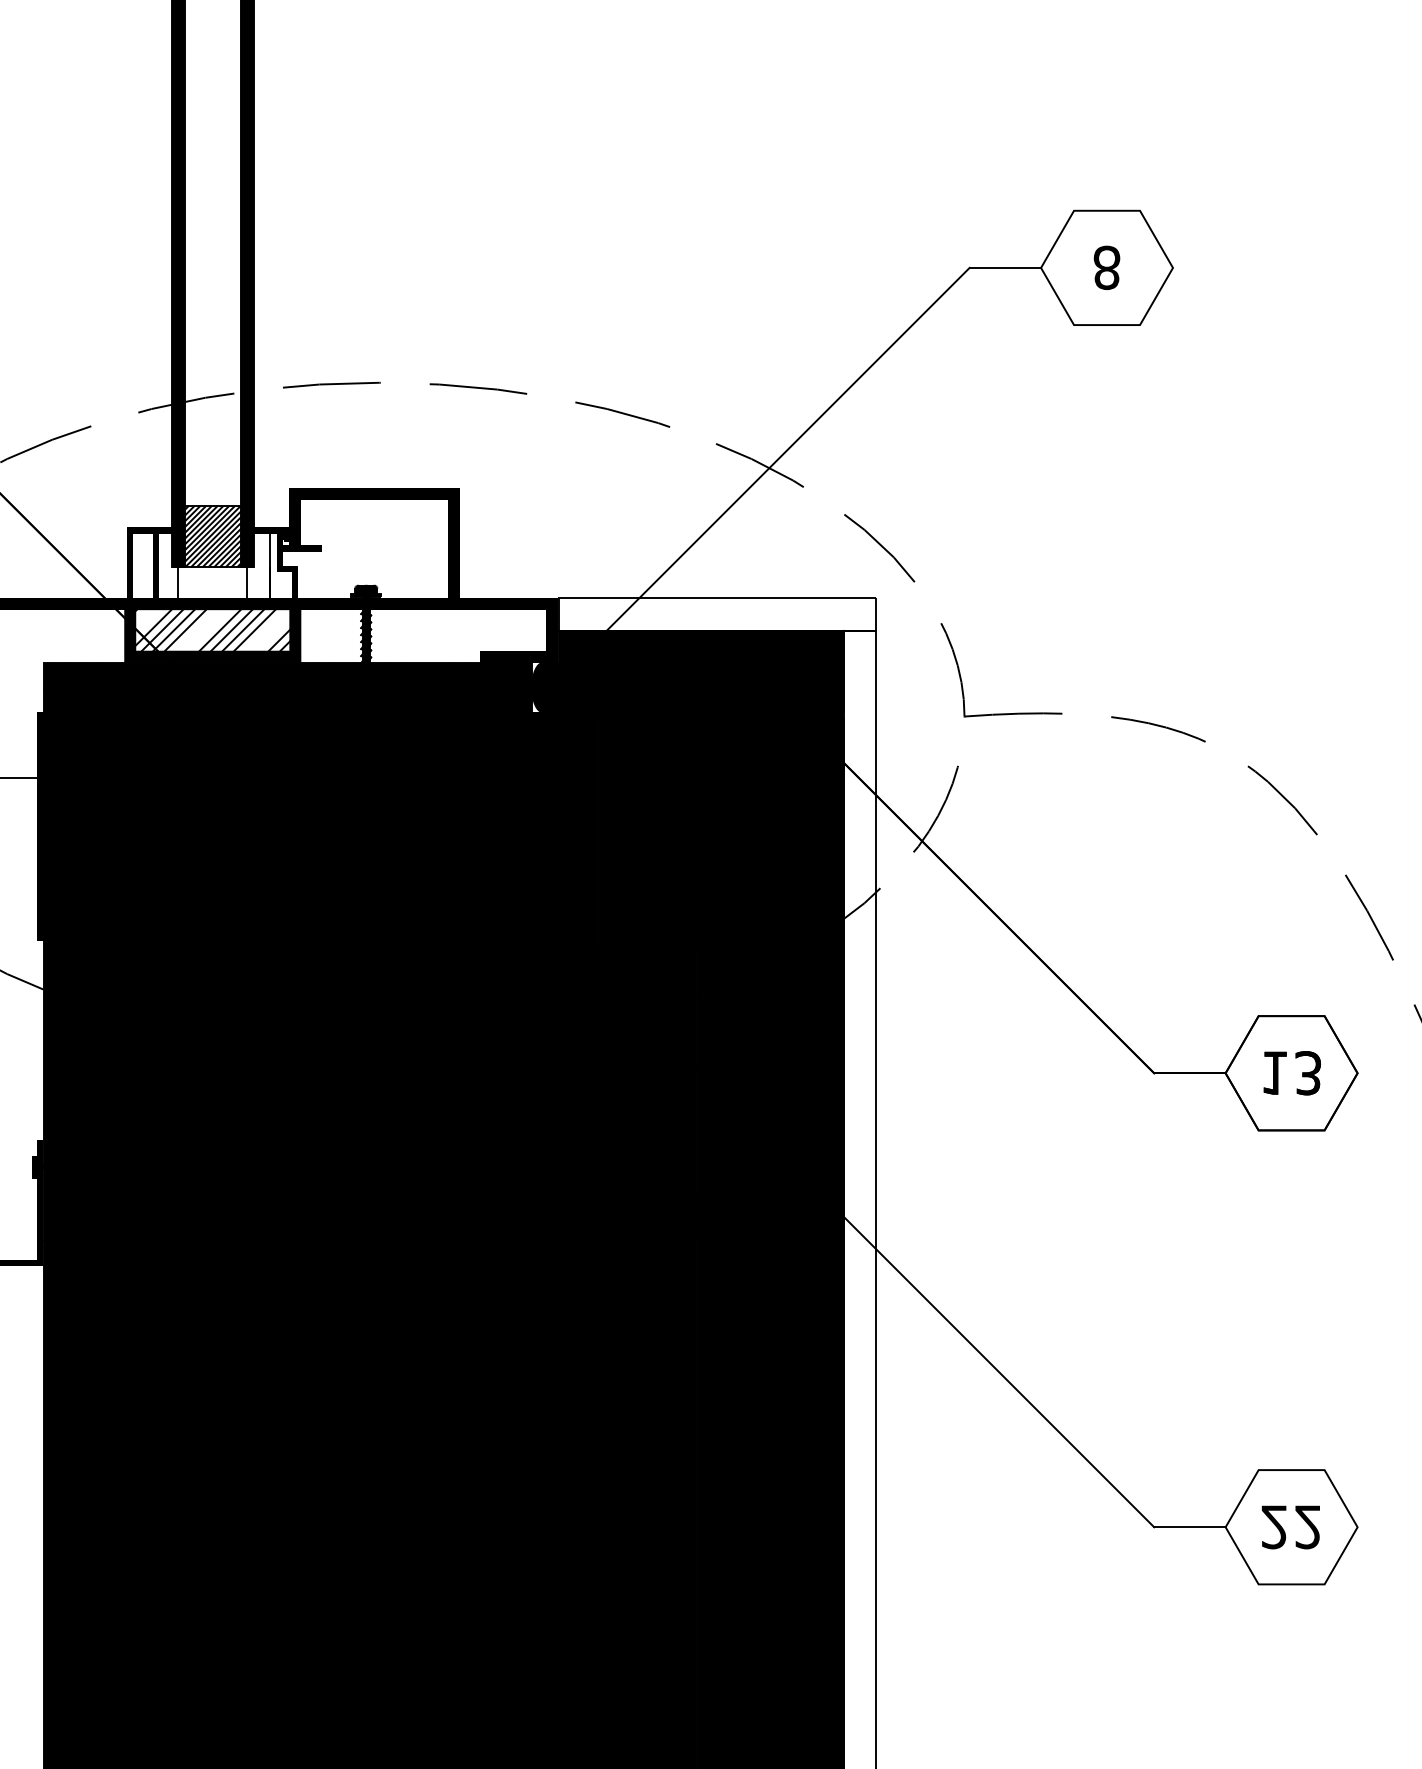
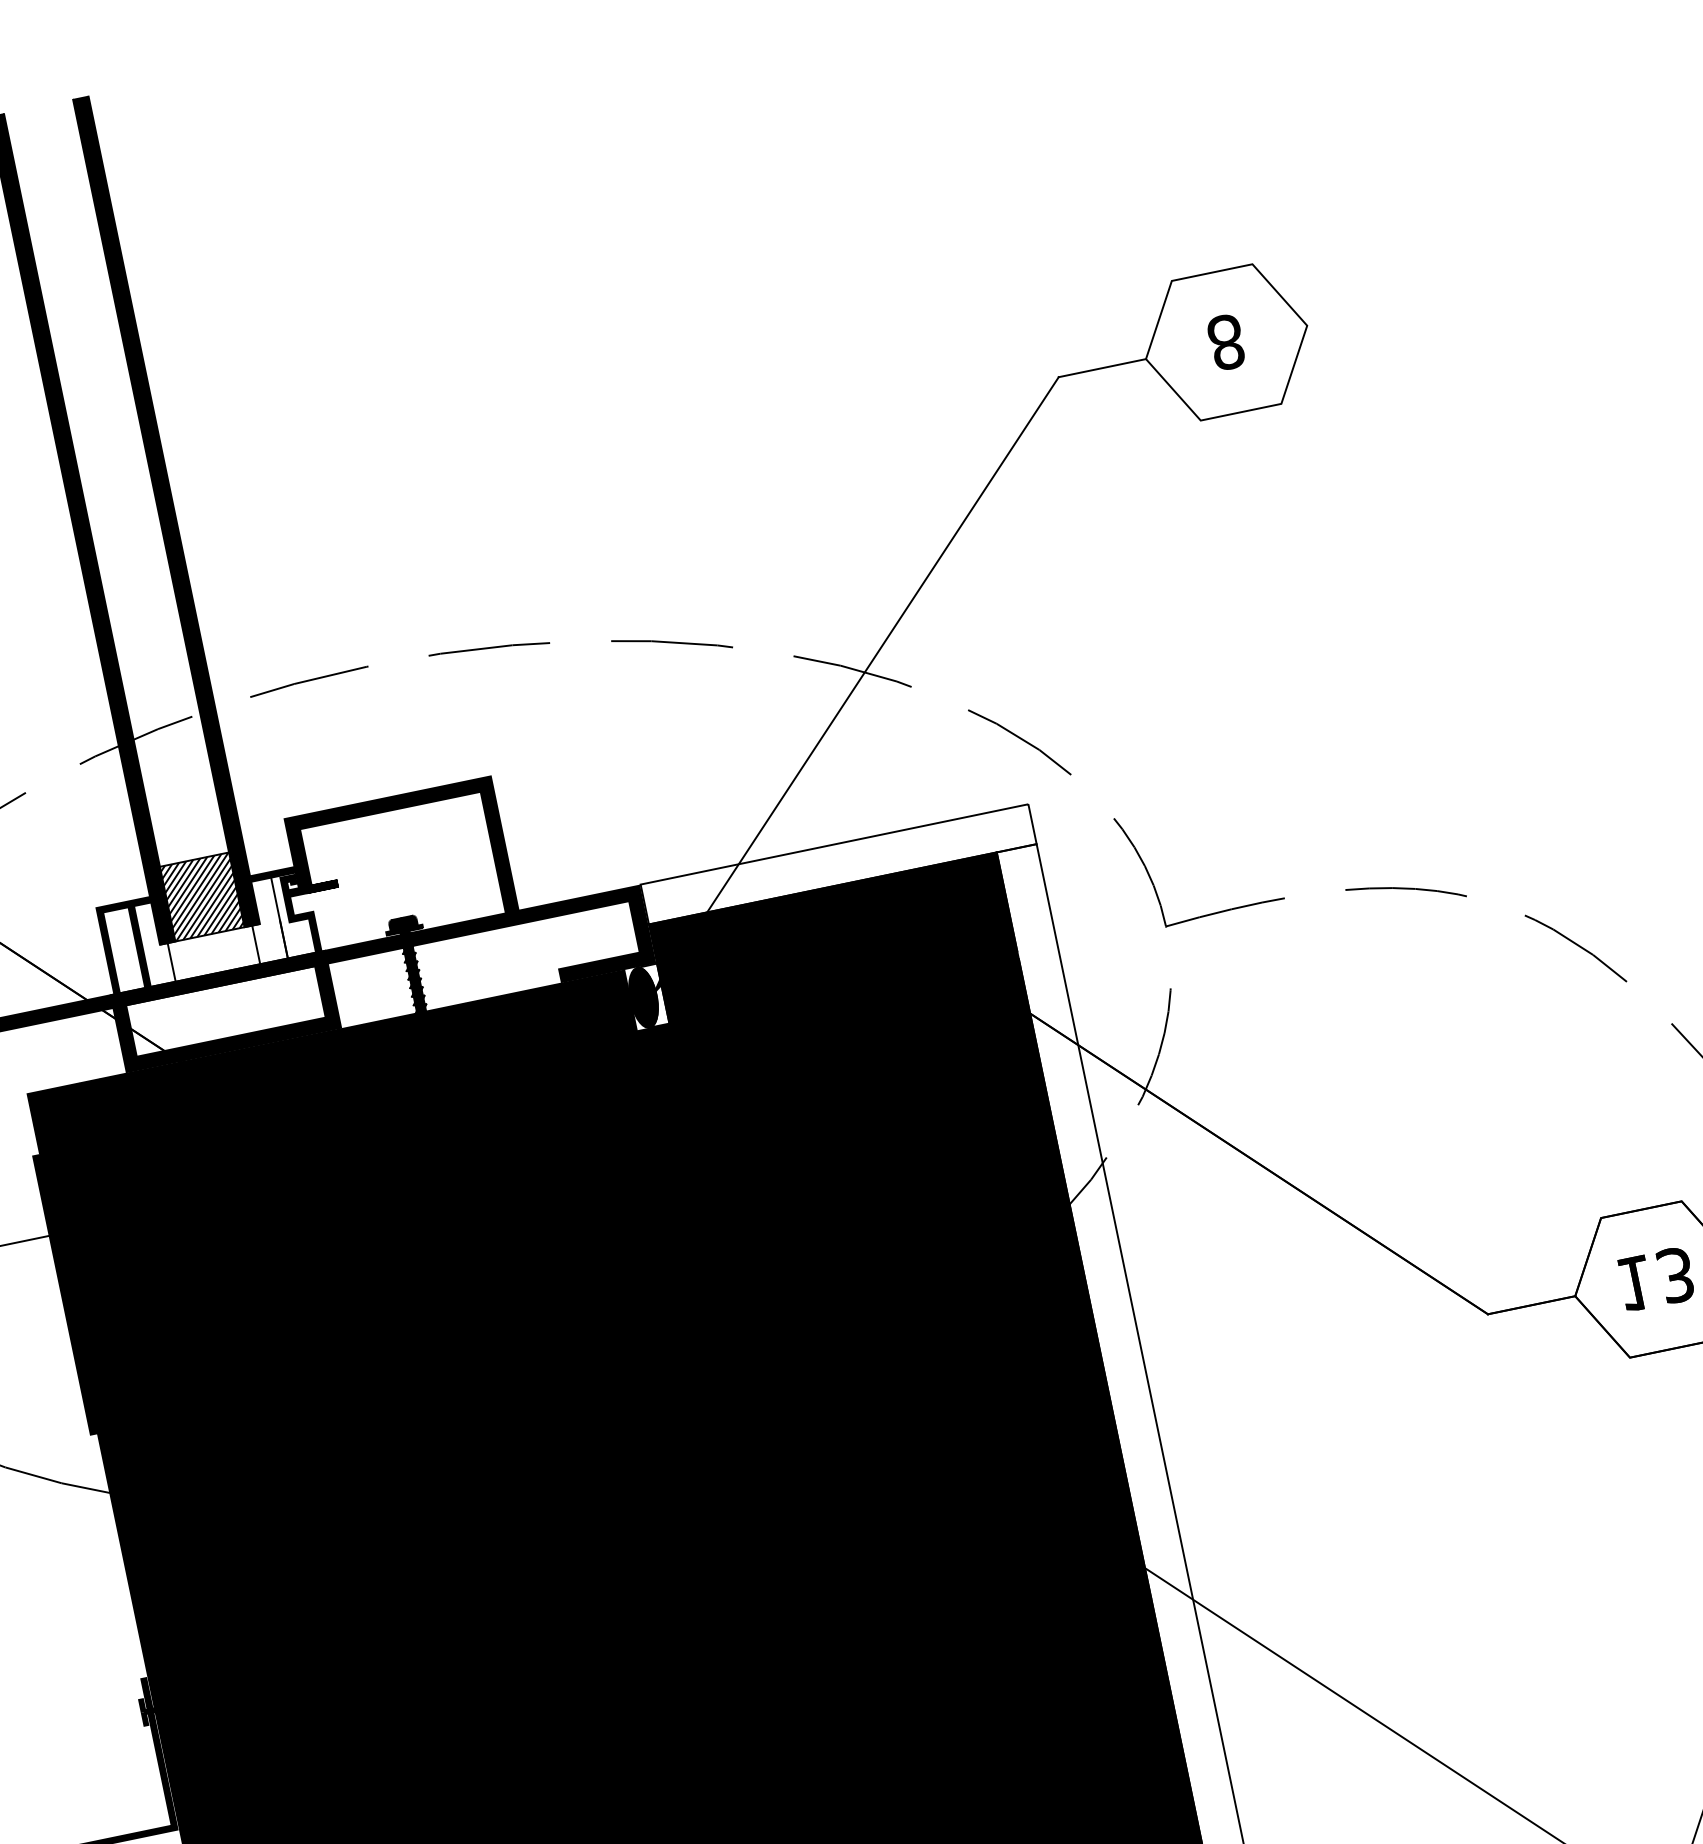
hatch: (212, 630) -> (225, 1011), removed
fill: (550, 687) -> (652, 995), removed

